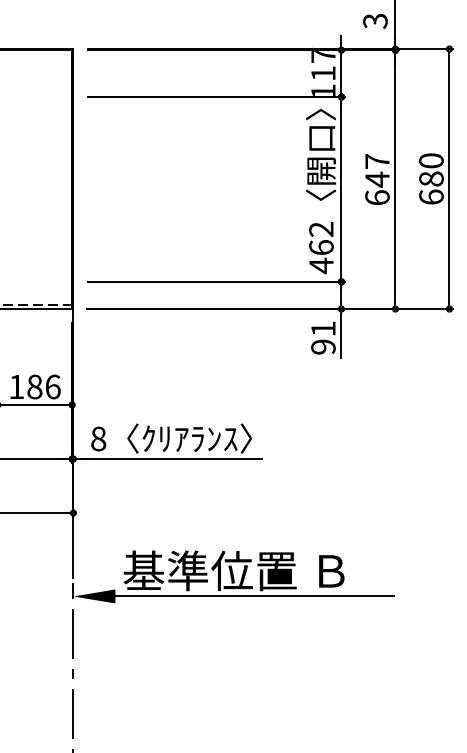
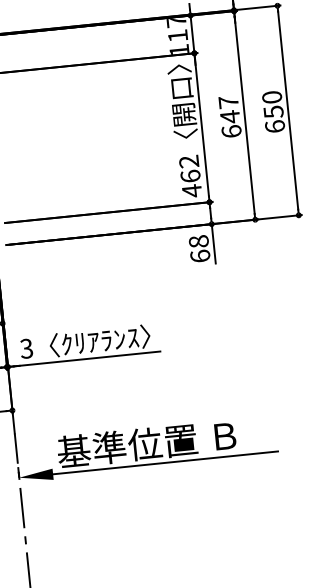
text: (431, 178) -> (273, 111), 680 -> 650
text: (323, 337) -> (199, 248), 91 -> 68
text: (98, 438) -> (26, 348), 8 -> 3

